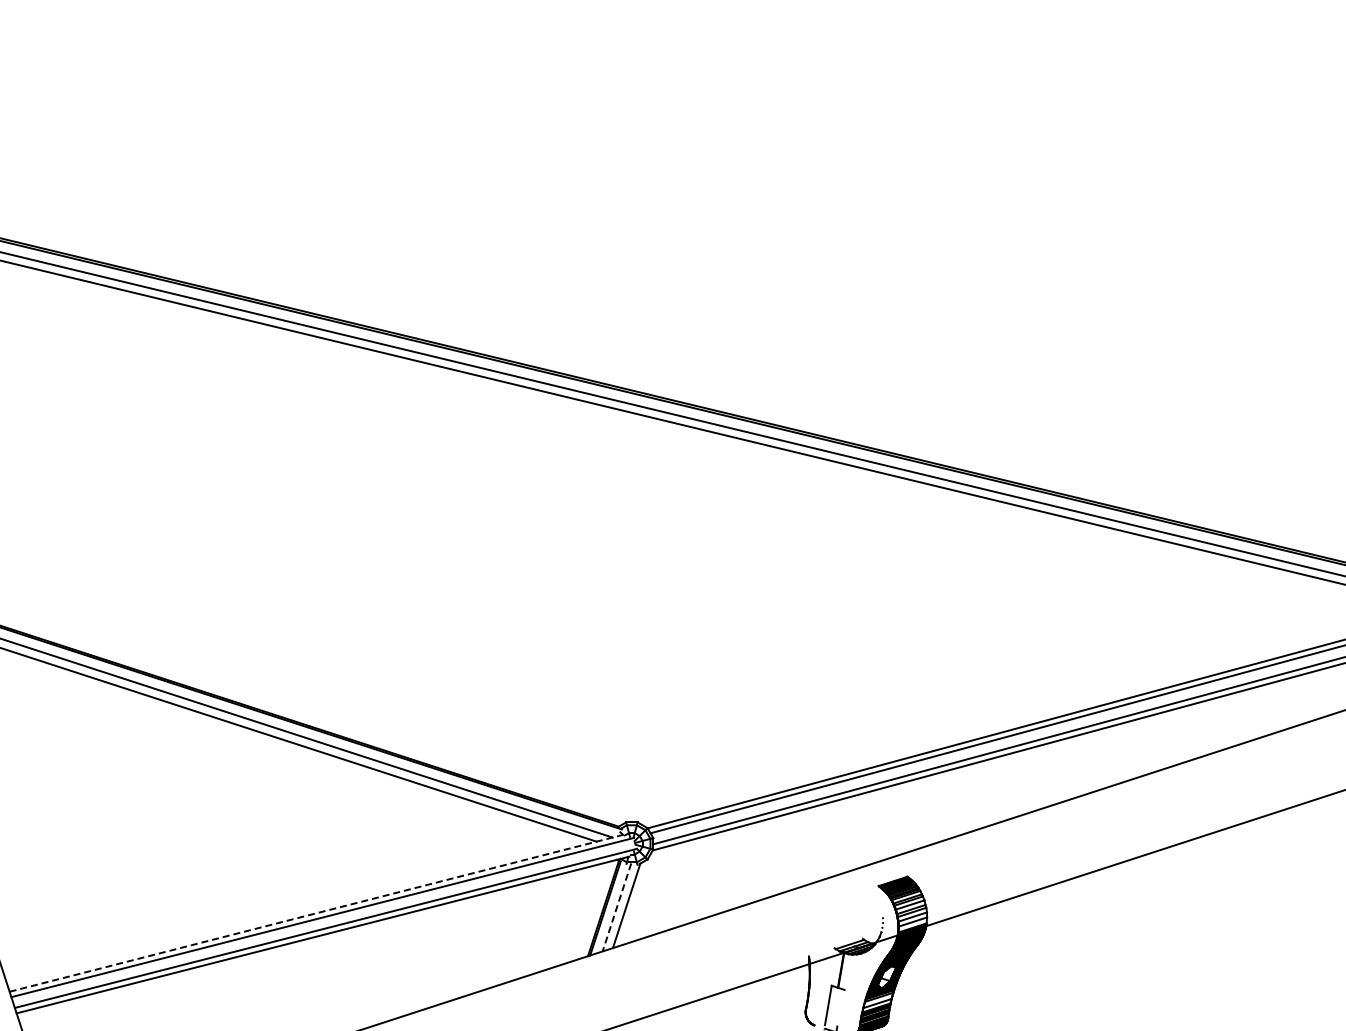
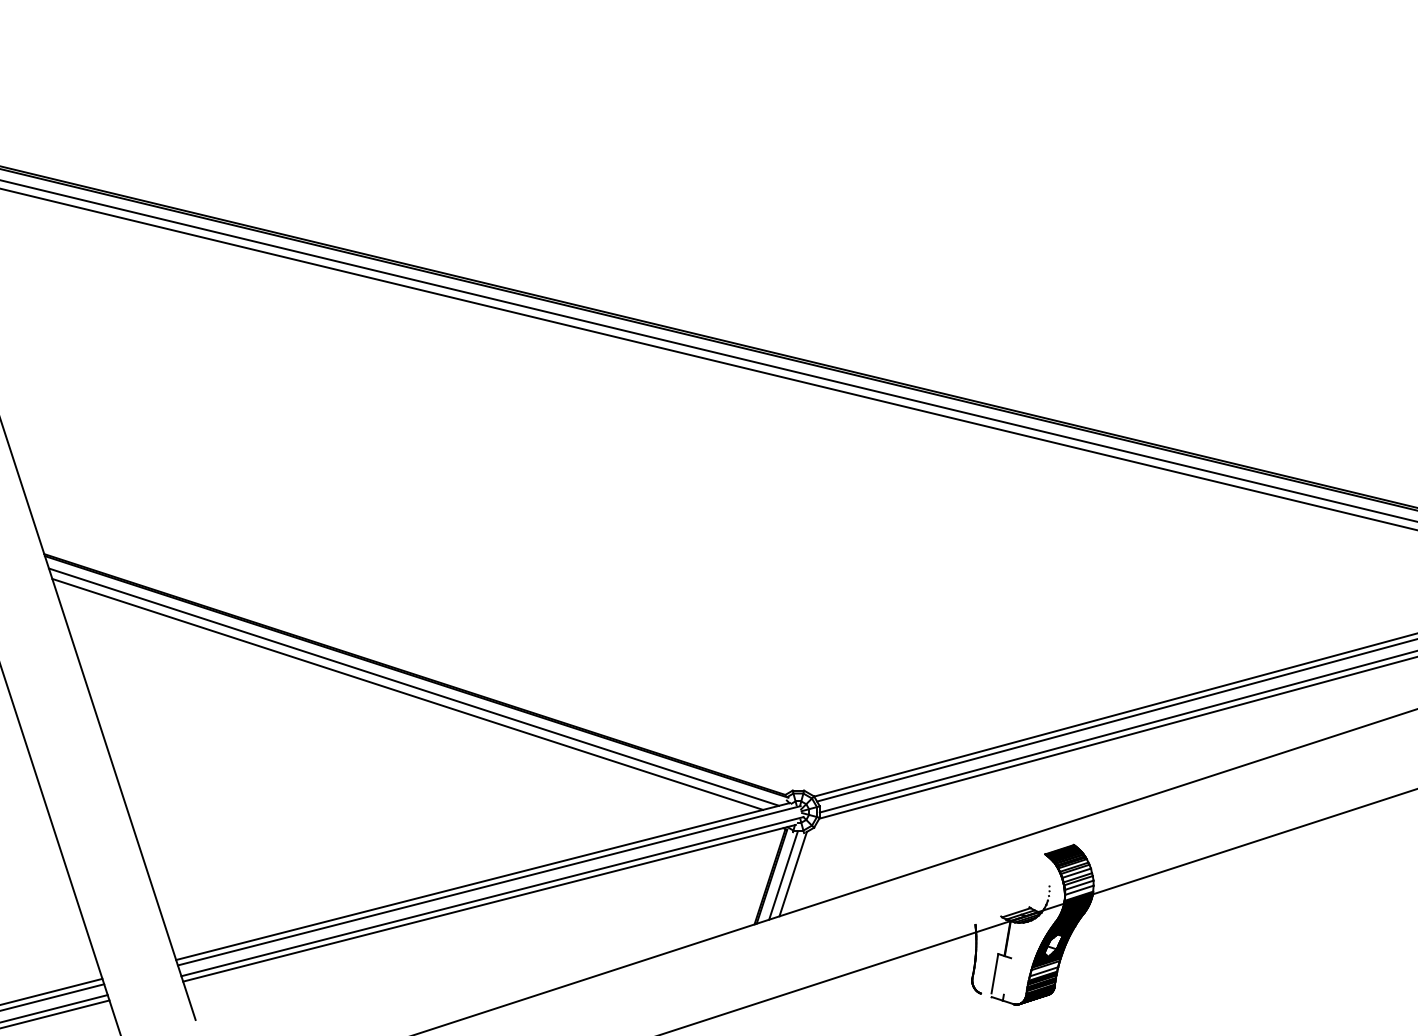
line: (616, 908) -> (783, 876), dashed -> solid
line: (316, 913) -> (483, 881), dashed -> solid

